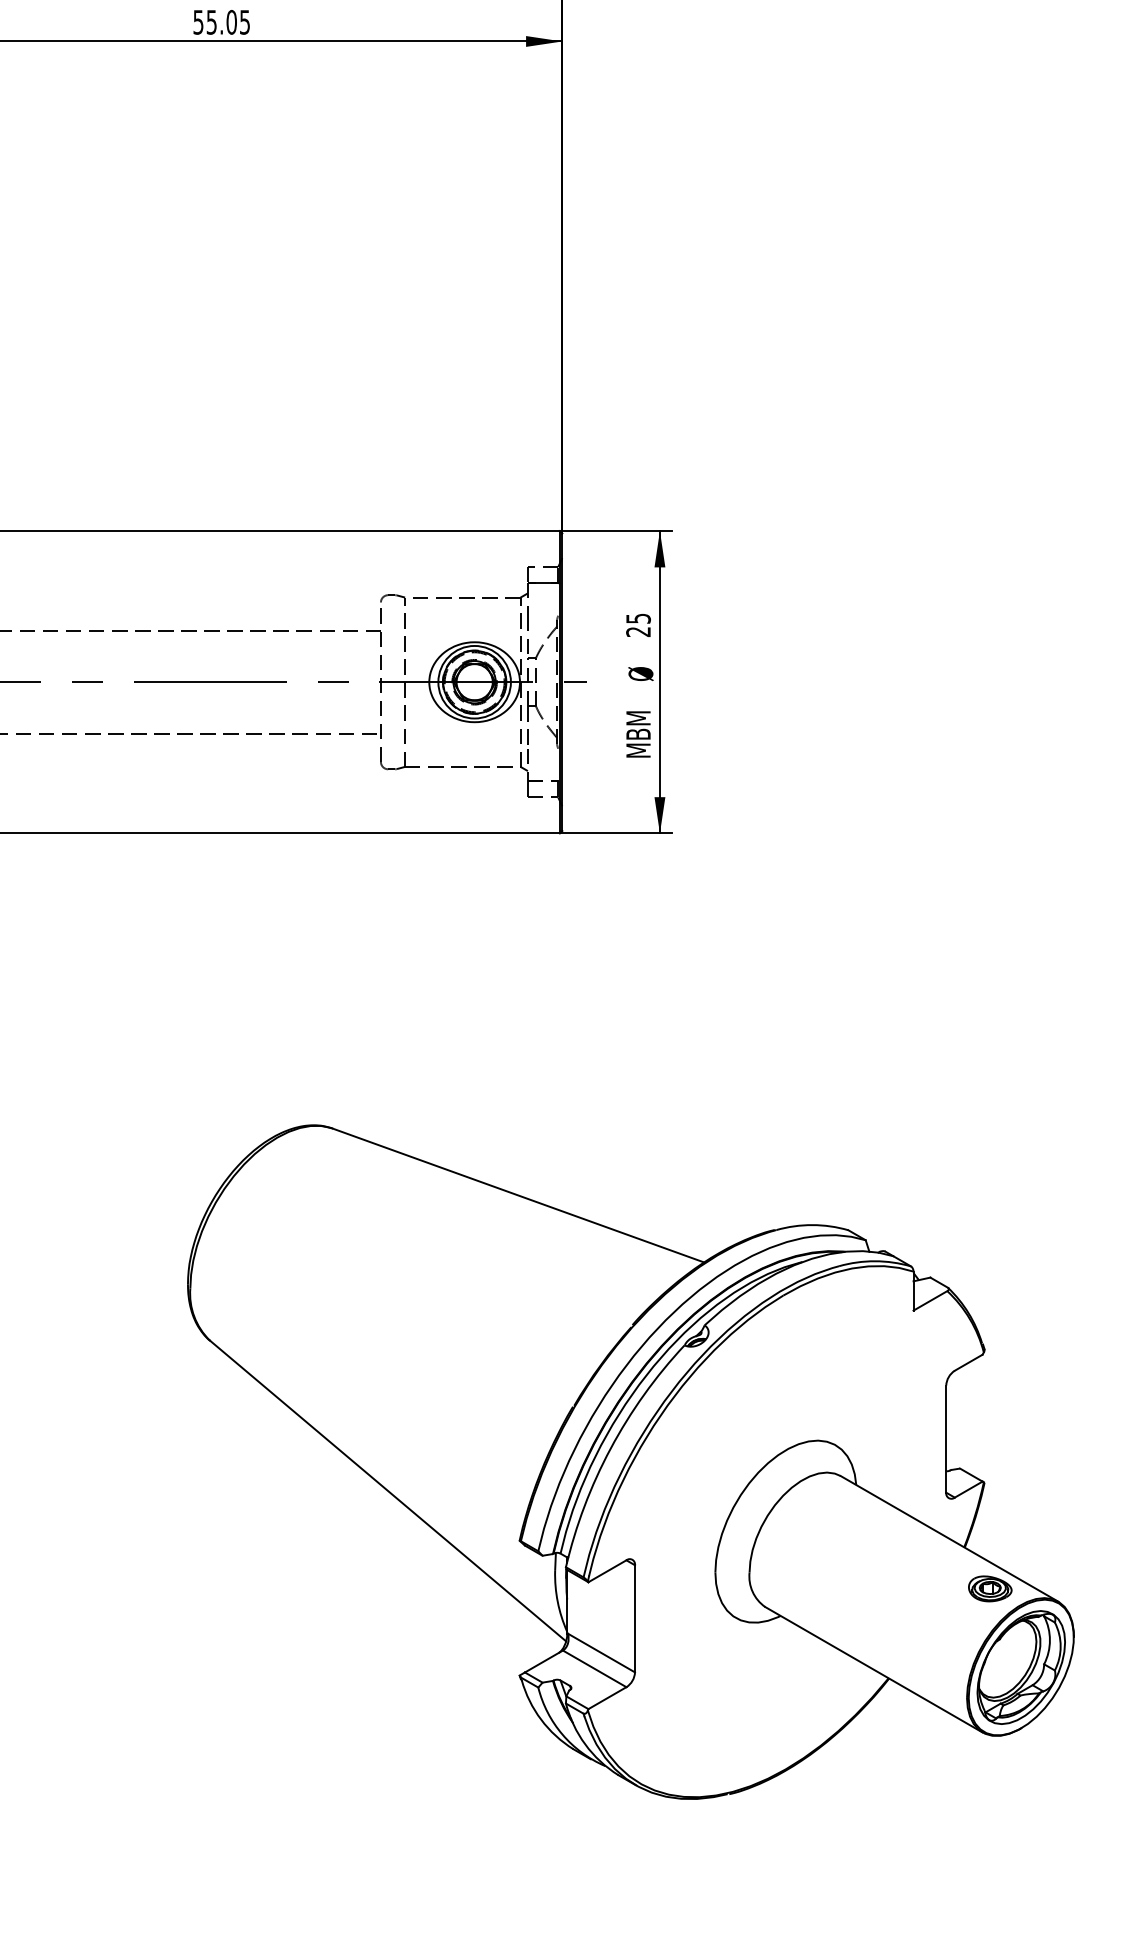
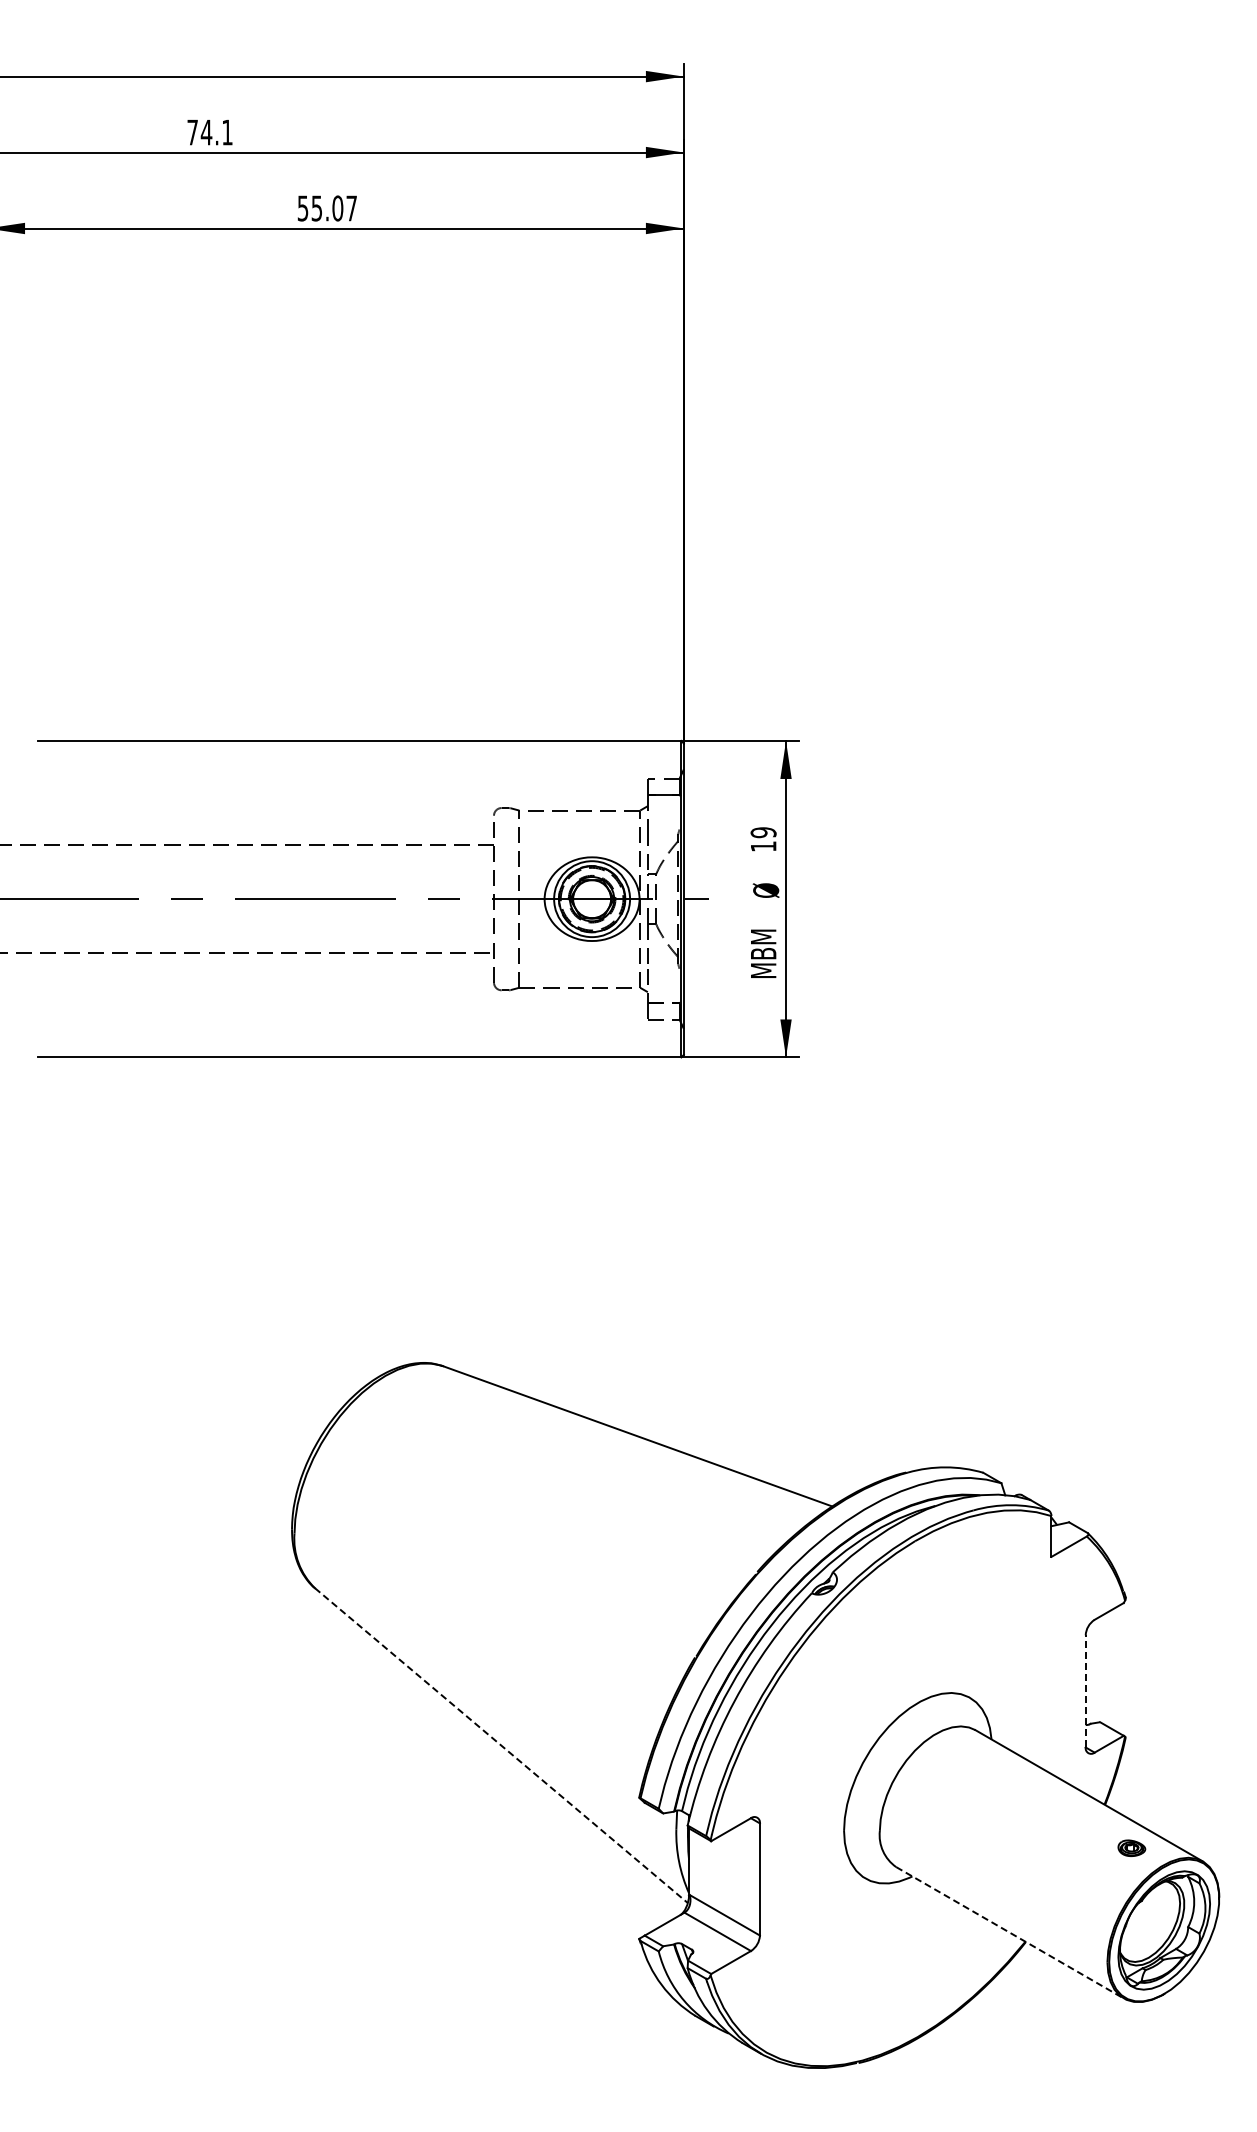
text: (244, 22) -> (351, 208), 55.05 -> 55.07
text: (638, 625) -> (763, 839), 25 -> 19
line: (946, 1438) -> (1085, 1690), solid -> dashed
line: (388, 1490) -> (501, 1745), solid -> dashed
part: (990, 1589) -> (1131, 1848), size x0.6
line: (874, 1670) -> (1010, 1933), solid -> dashed

